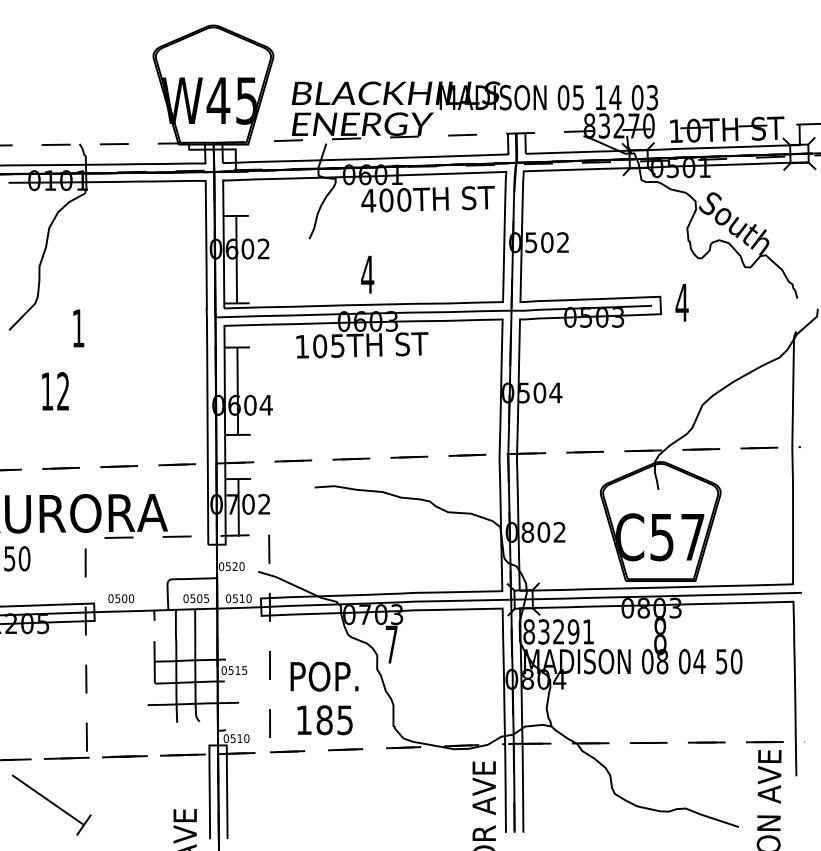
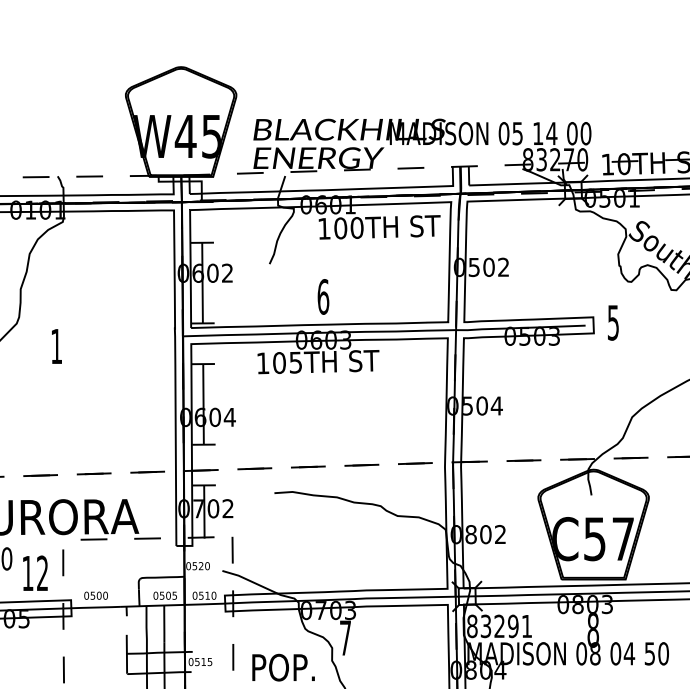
text: (652, 97) -> (586, 133), 03 -> 00
text: (368, 200) -> (324, 228), 400TH -> 100TH
text: (367, 274) -> (323, 296), 4 -> 6
text: (681, 302) -> (612, 322), 4 -> 5
text: (55, 391) -> (35, 573), moved

